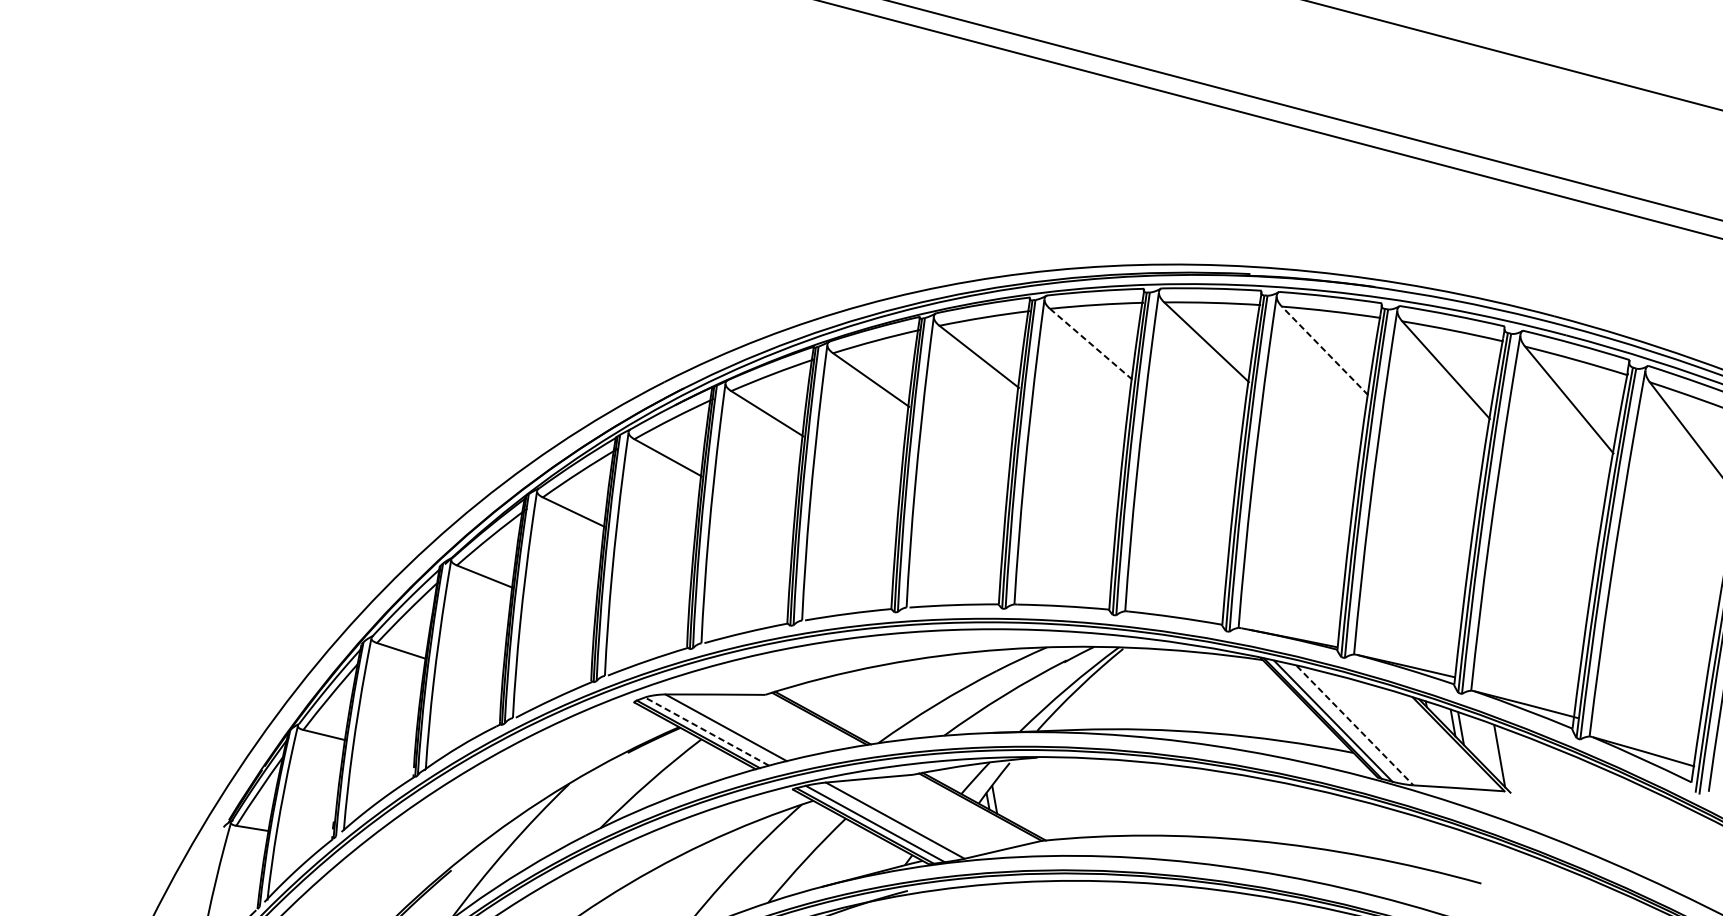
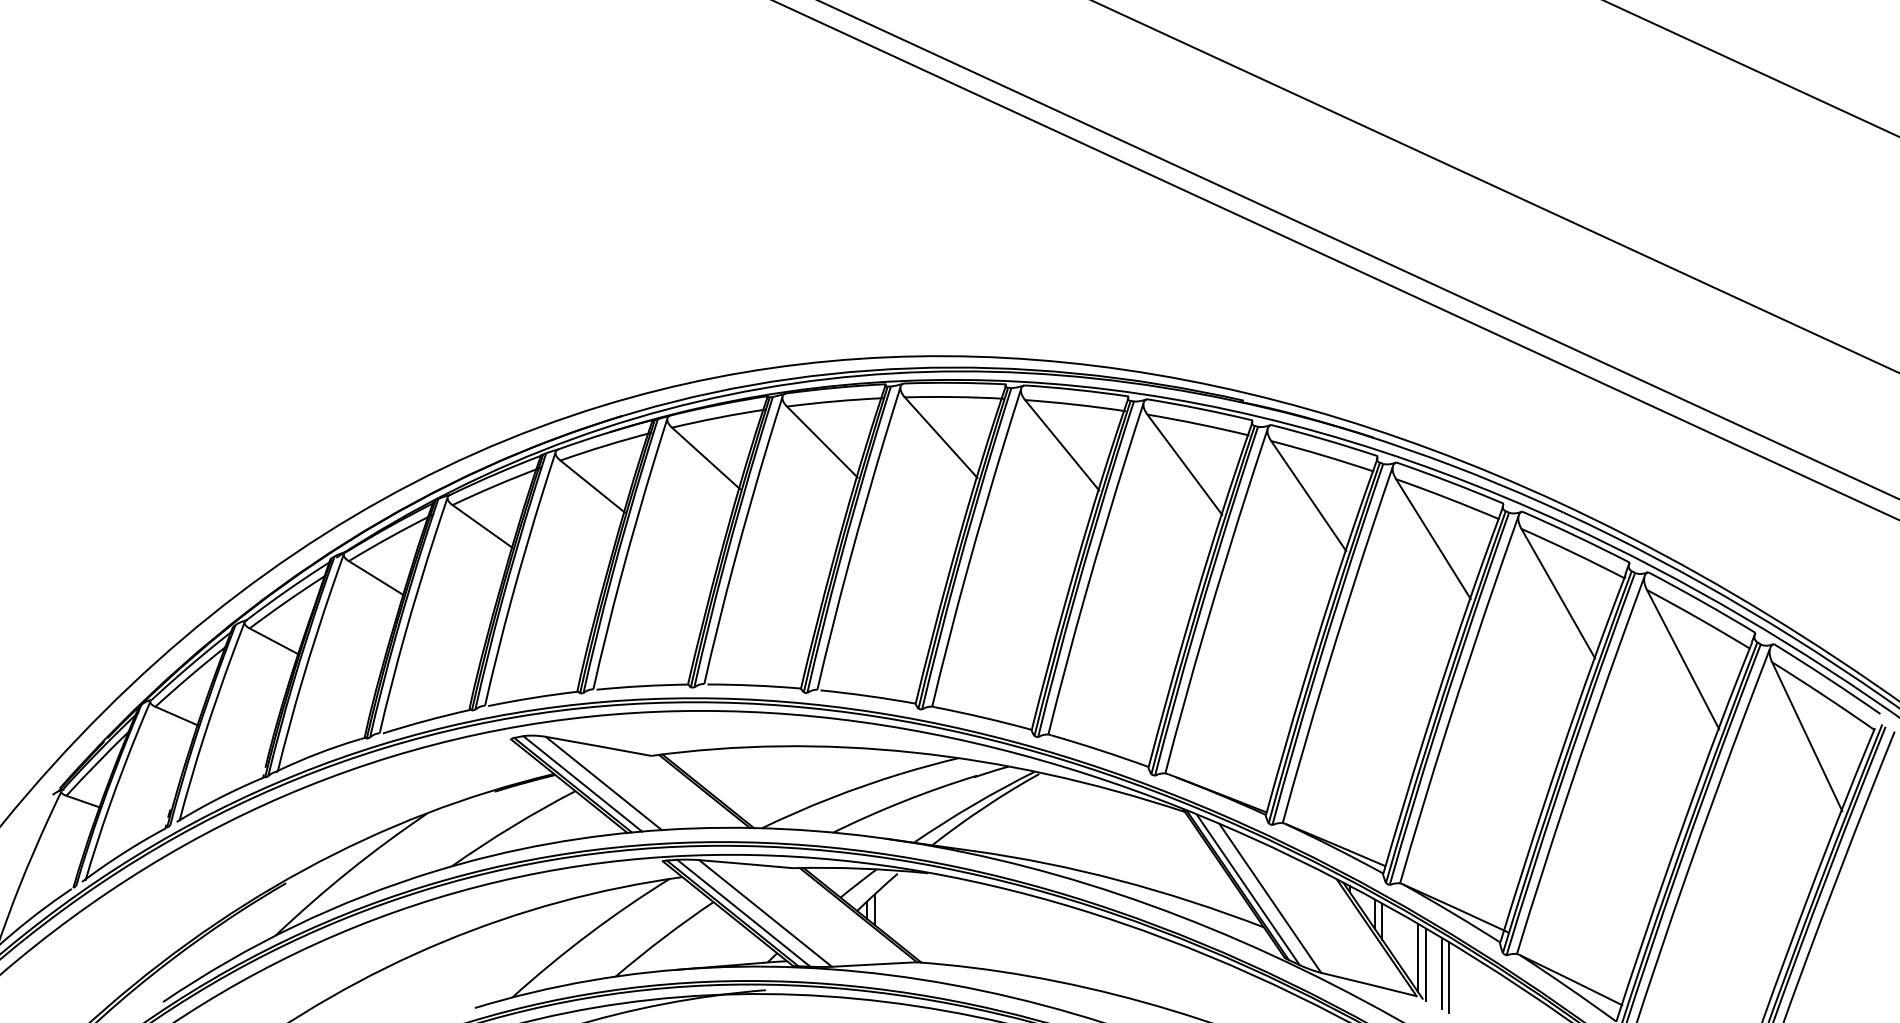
line: (1090, 343) -> (1061, 444), dashed -> solid
line: (1324, 351) -> (1308, 496), dashed -> solid
line: (1355, 725) -> (1270, 898), dashed -> solid
line: (706, 731) -> (582, 783), dashed -> solid
line: (1508, 760) -> (1426, 964), added
line: (1523, 765) -> (1441, 972), added
line: (1530, 769) -> (1448, 977), added

